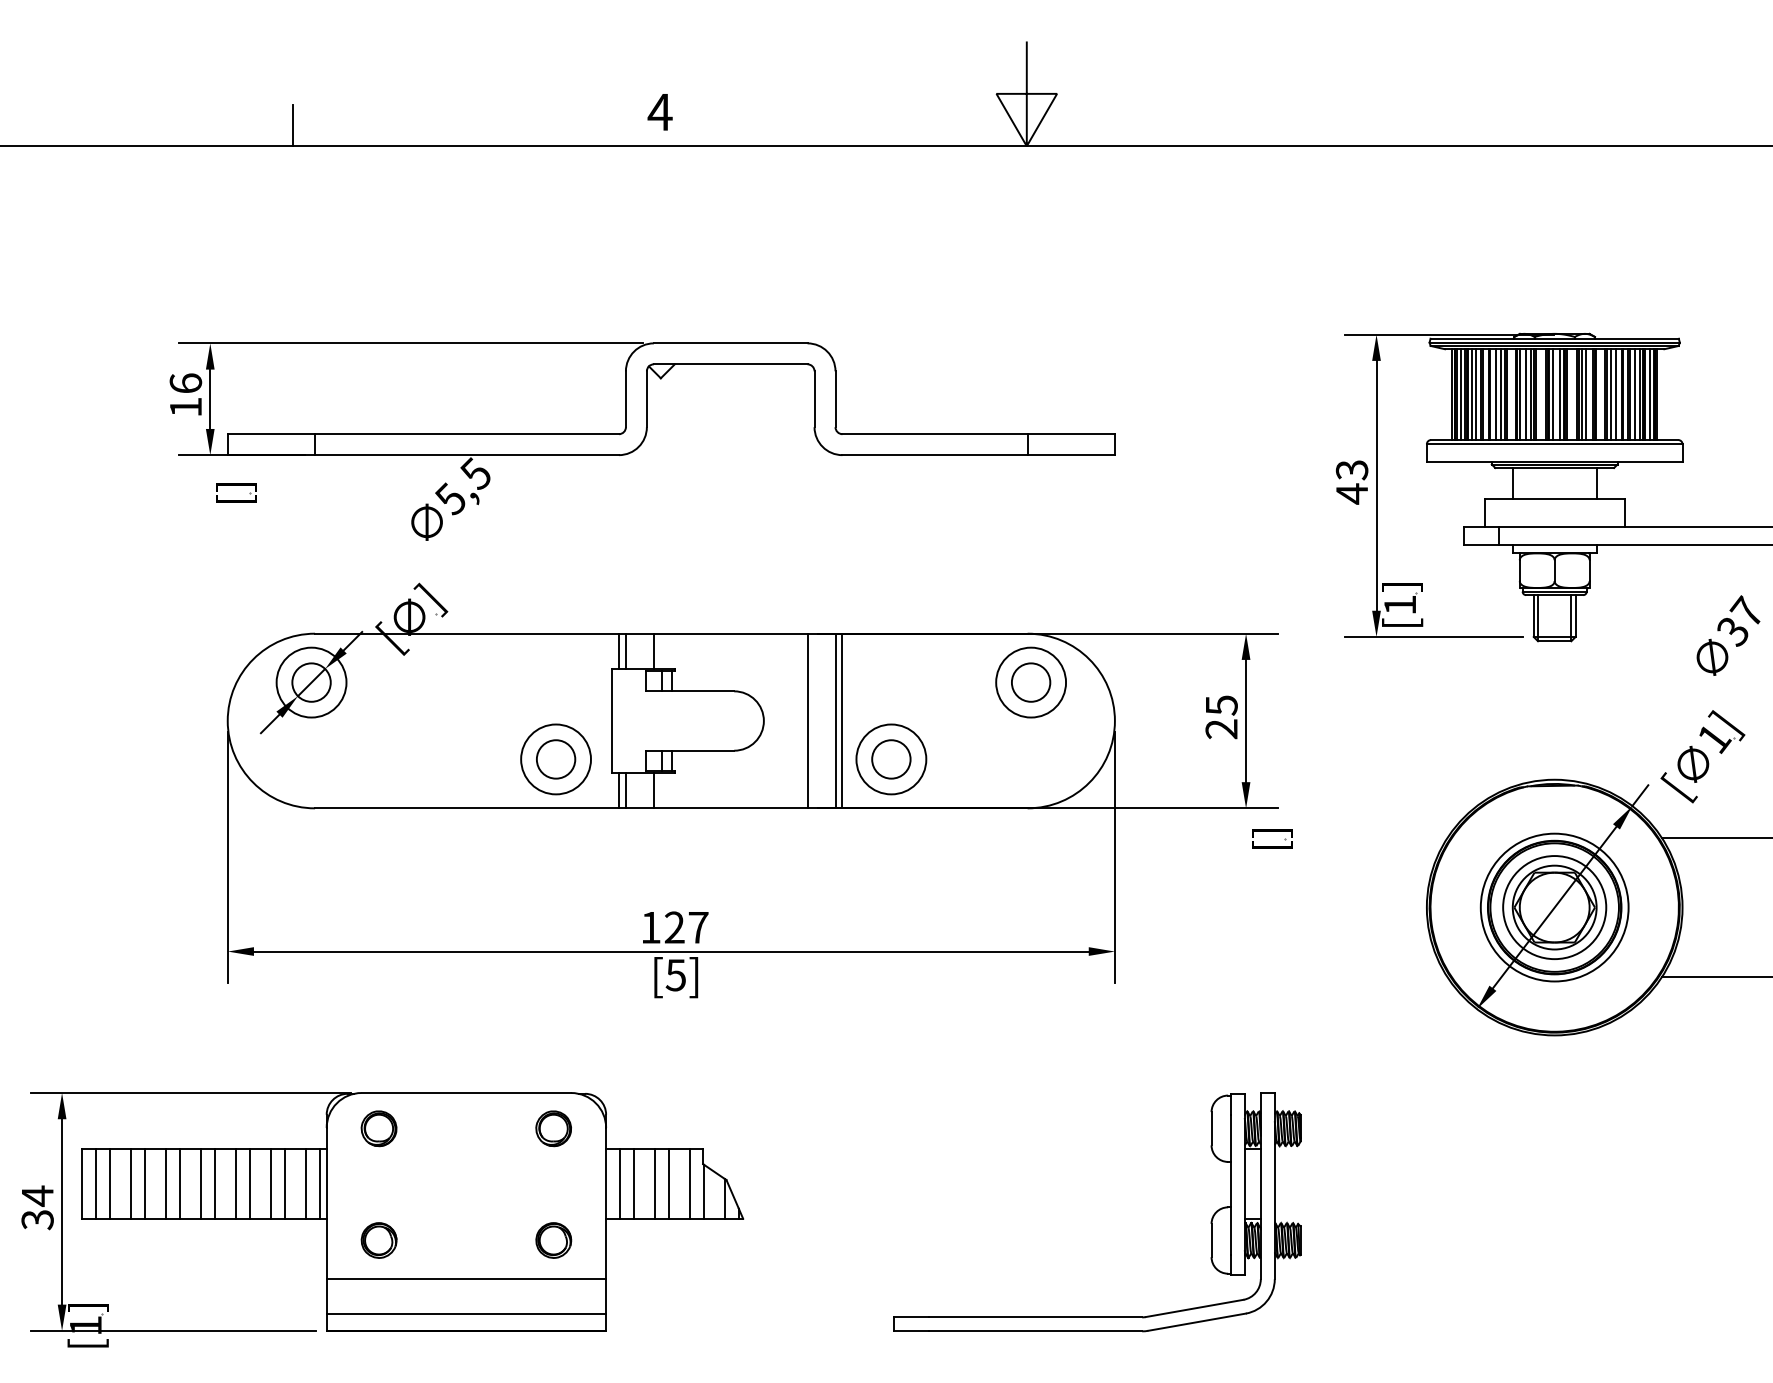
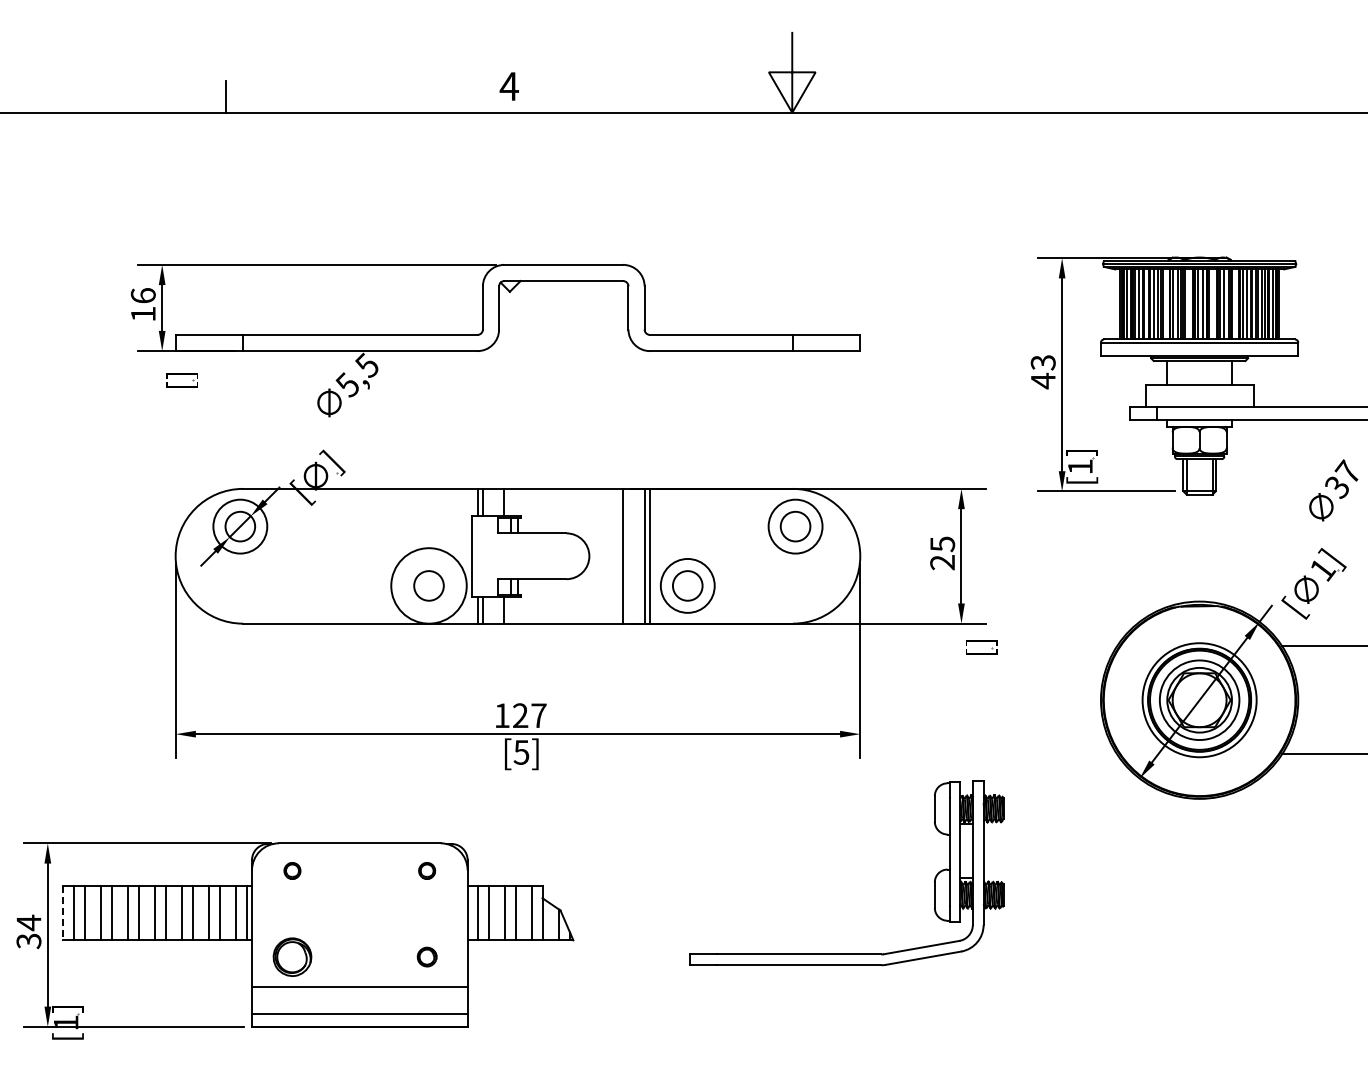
circle: (555, 758) -> (428, 585), size x1.4
part: (379, 1128) -> (292, 870), size x0.6
part: (552, 1128) -> (426, 870), size x0.6
line: (82, 1183) -> (63, 913), solid -> dashed
part: (379, 1239) -> (292, 956), size x1.4
part: (552, 1239) -> (426, 956), size x0.7
part: (1097, 1316) -> (846, 953), moved

